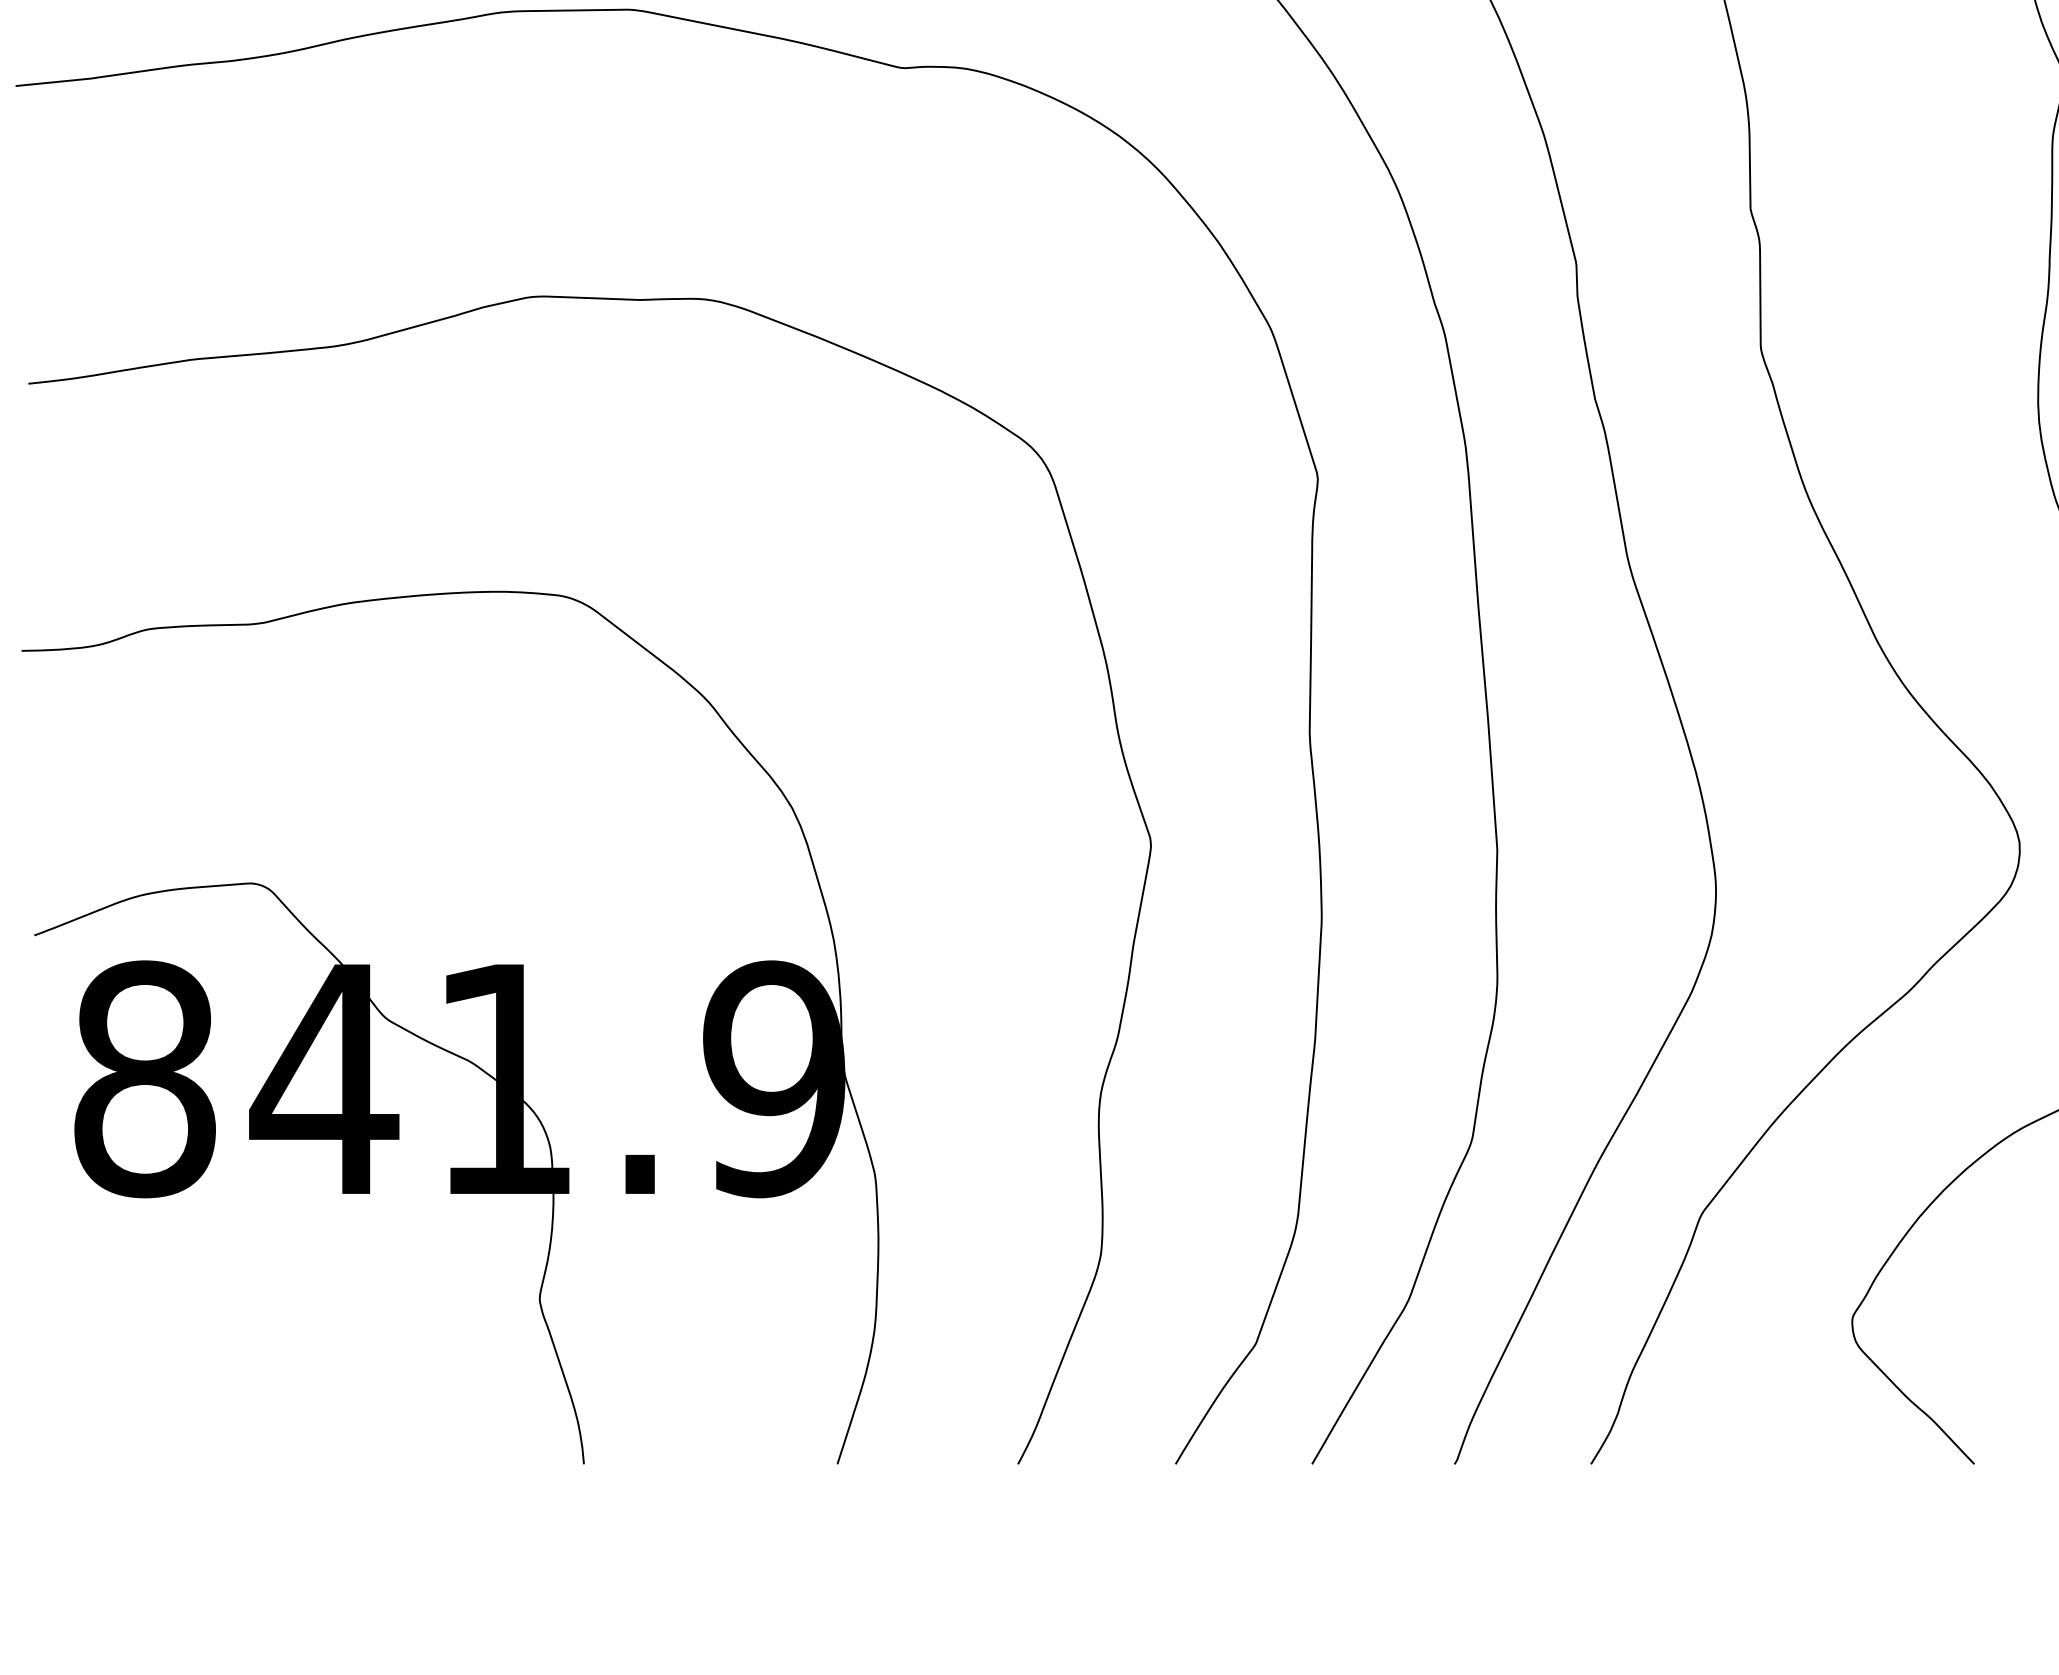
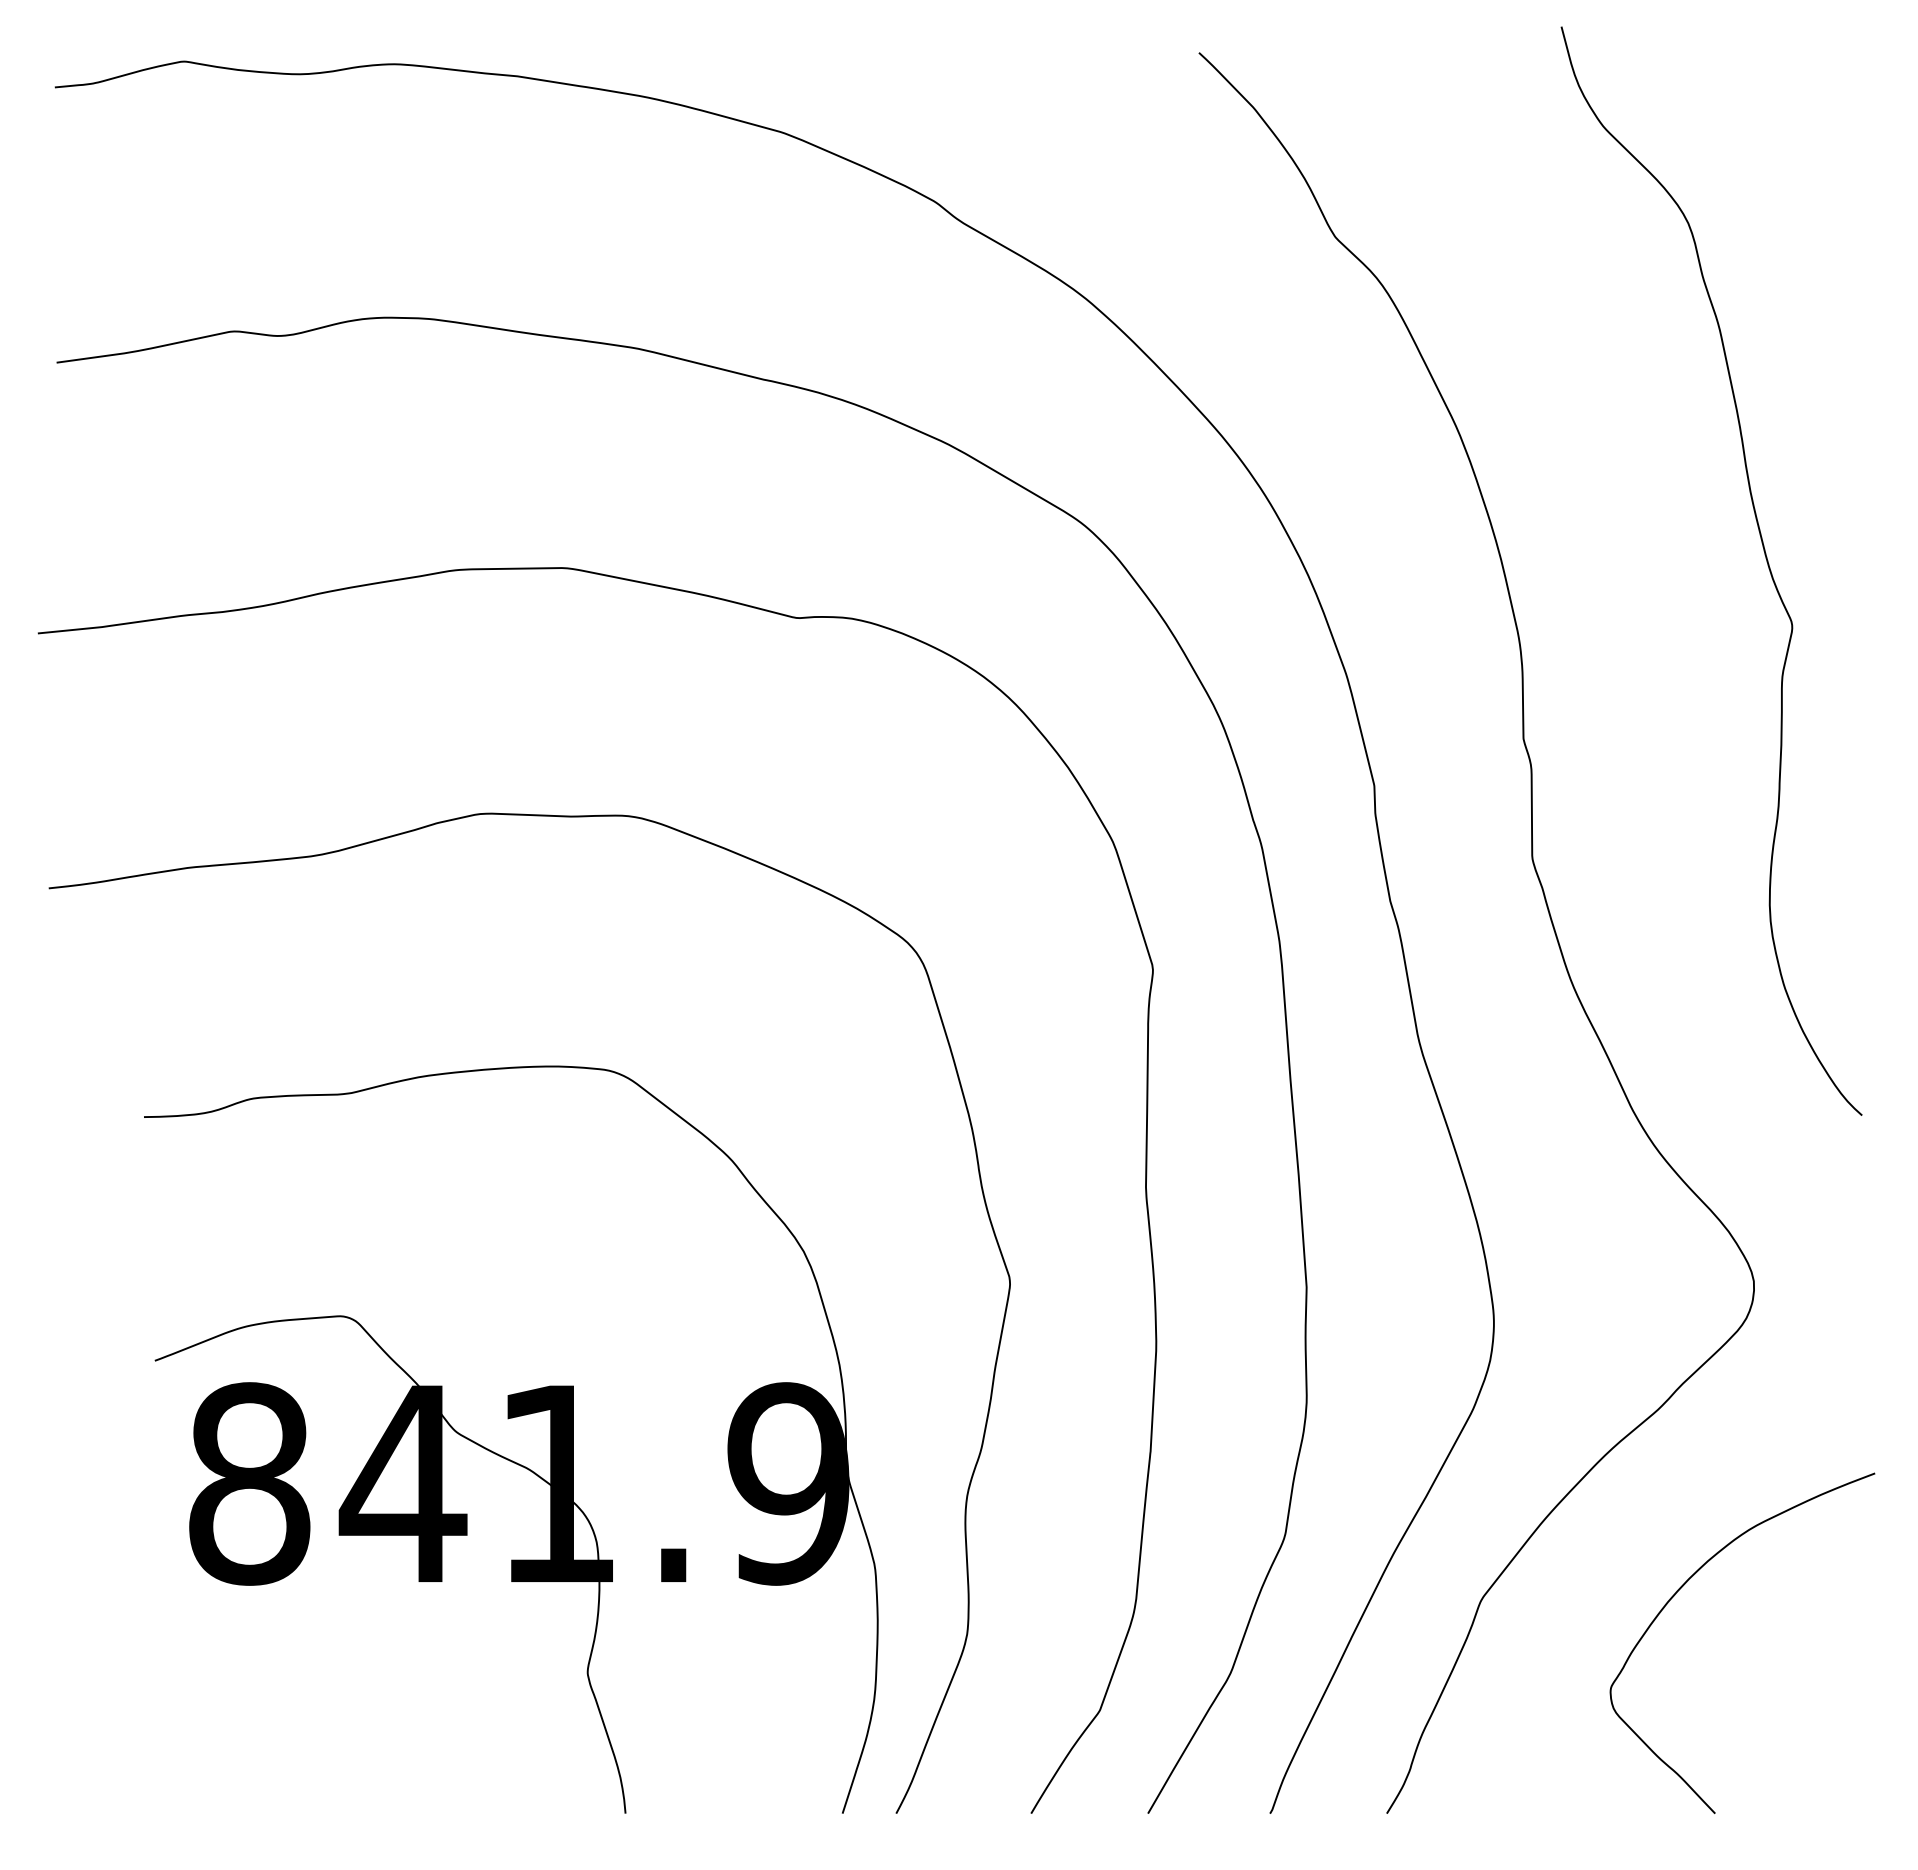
part: (440, 1046) -> (502, 1455), moved

